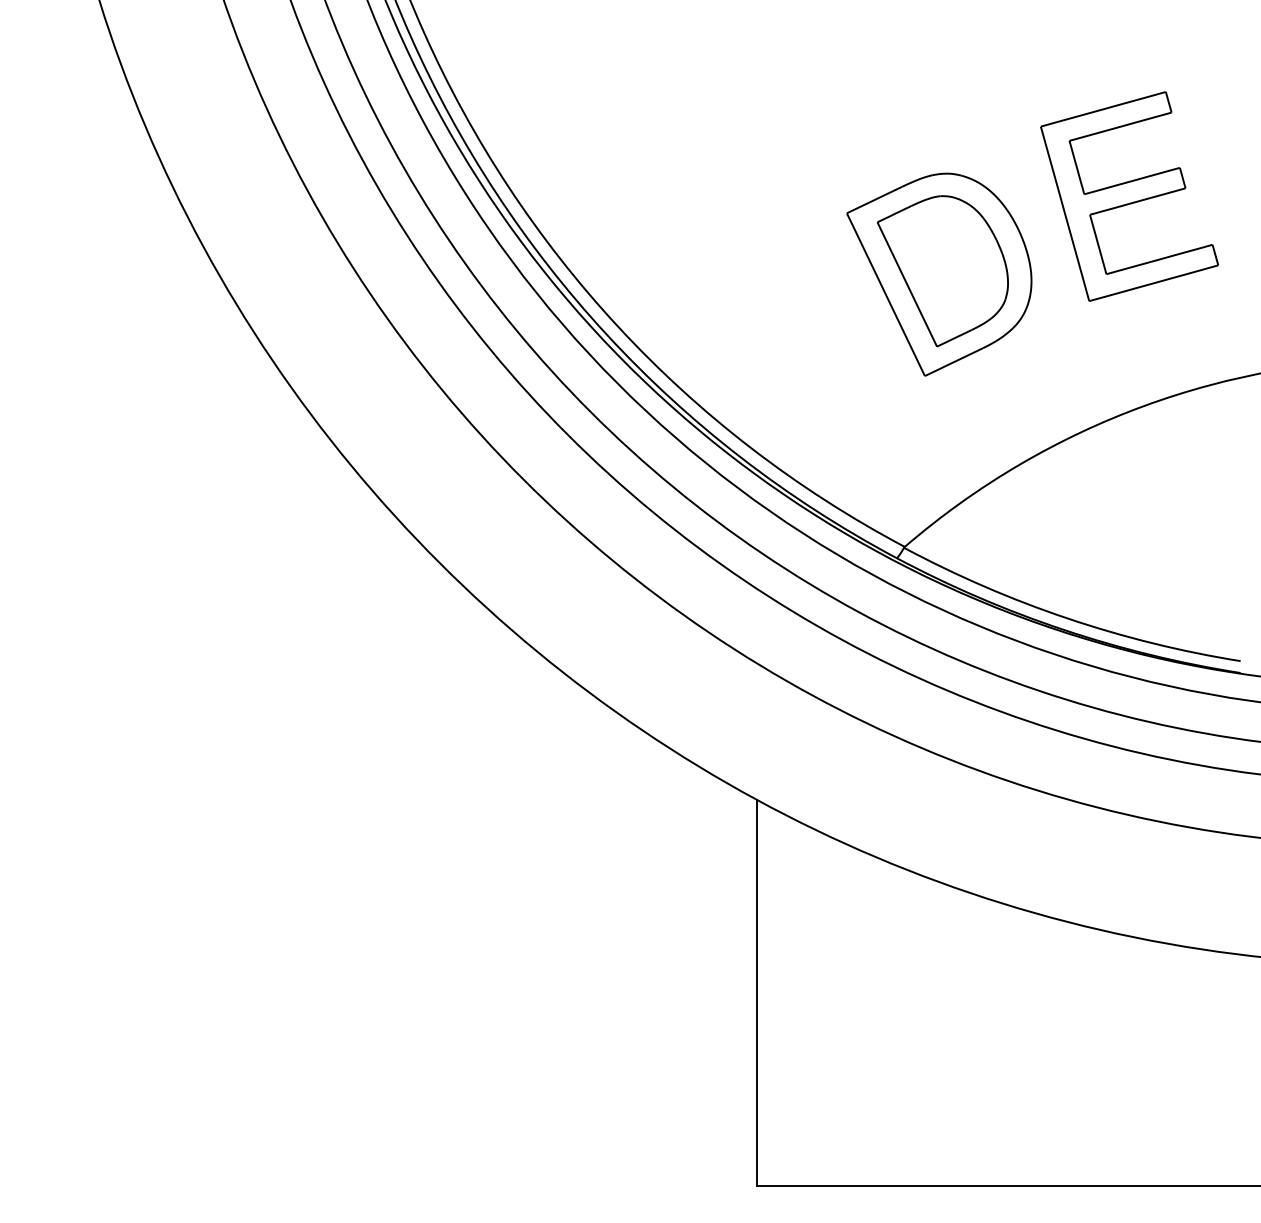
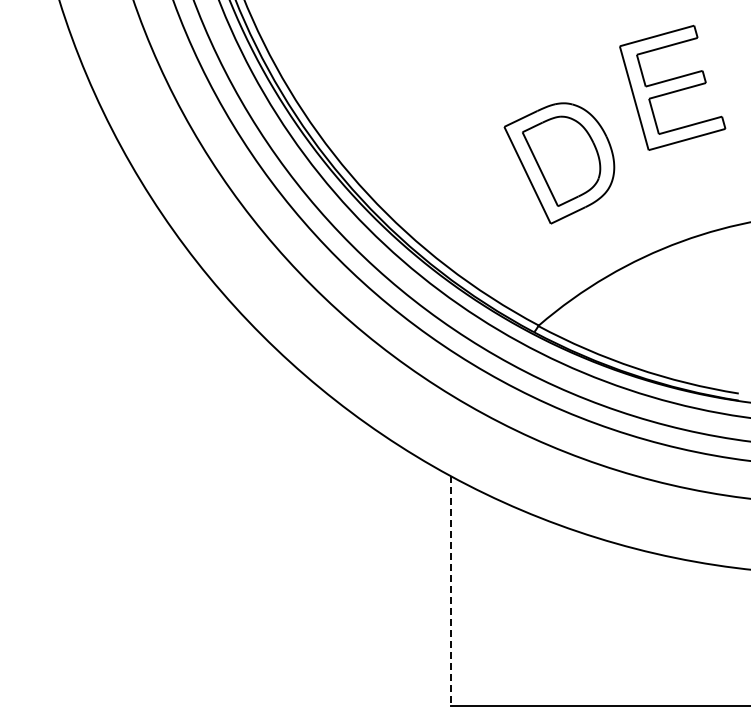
part: (1129, 195) -> (672, 87), moved
line: (758, 993) -> (451, 591), solid -> dashed

